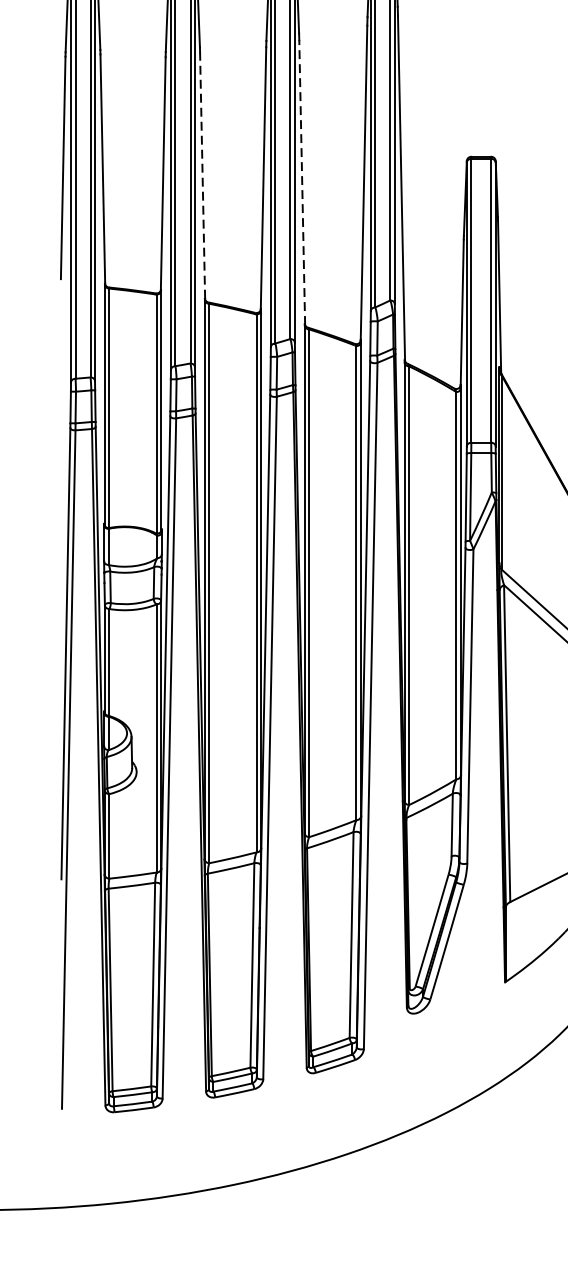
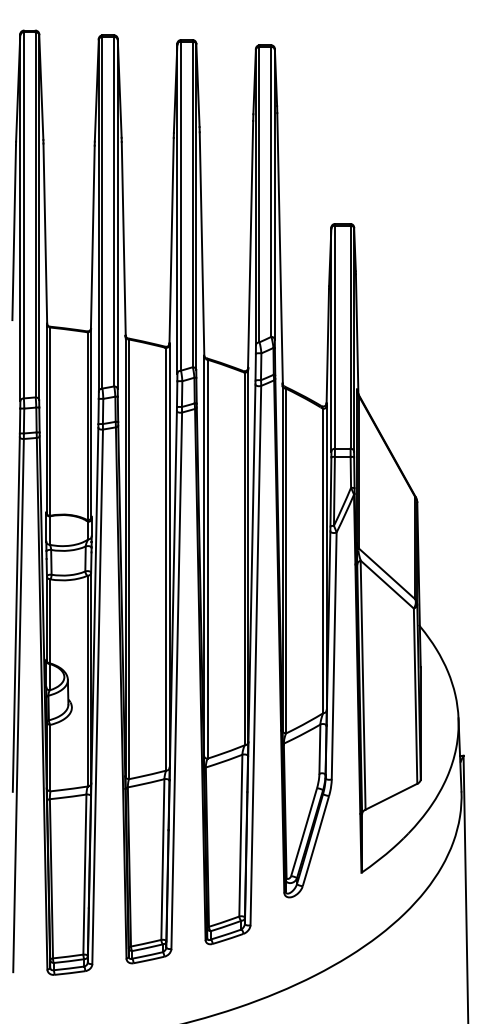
line: (202, 175) -> (123, 238), dashed -> solid
line: (302, 182) -> (202, 244), dashed -> solid

